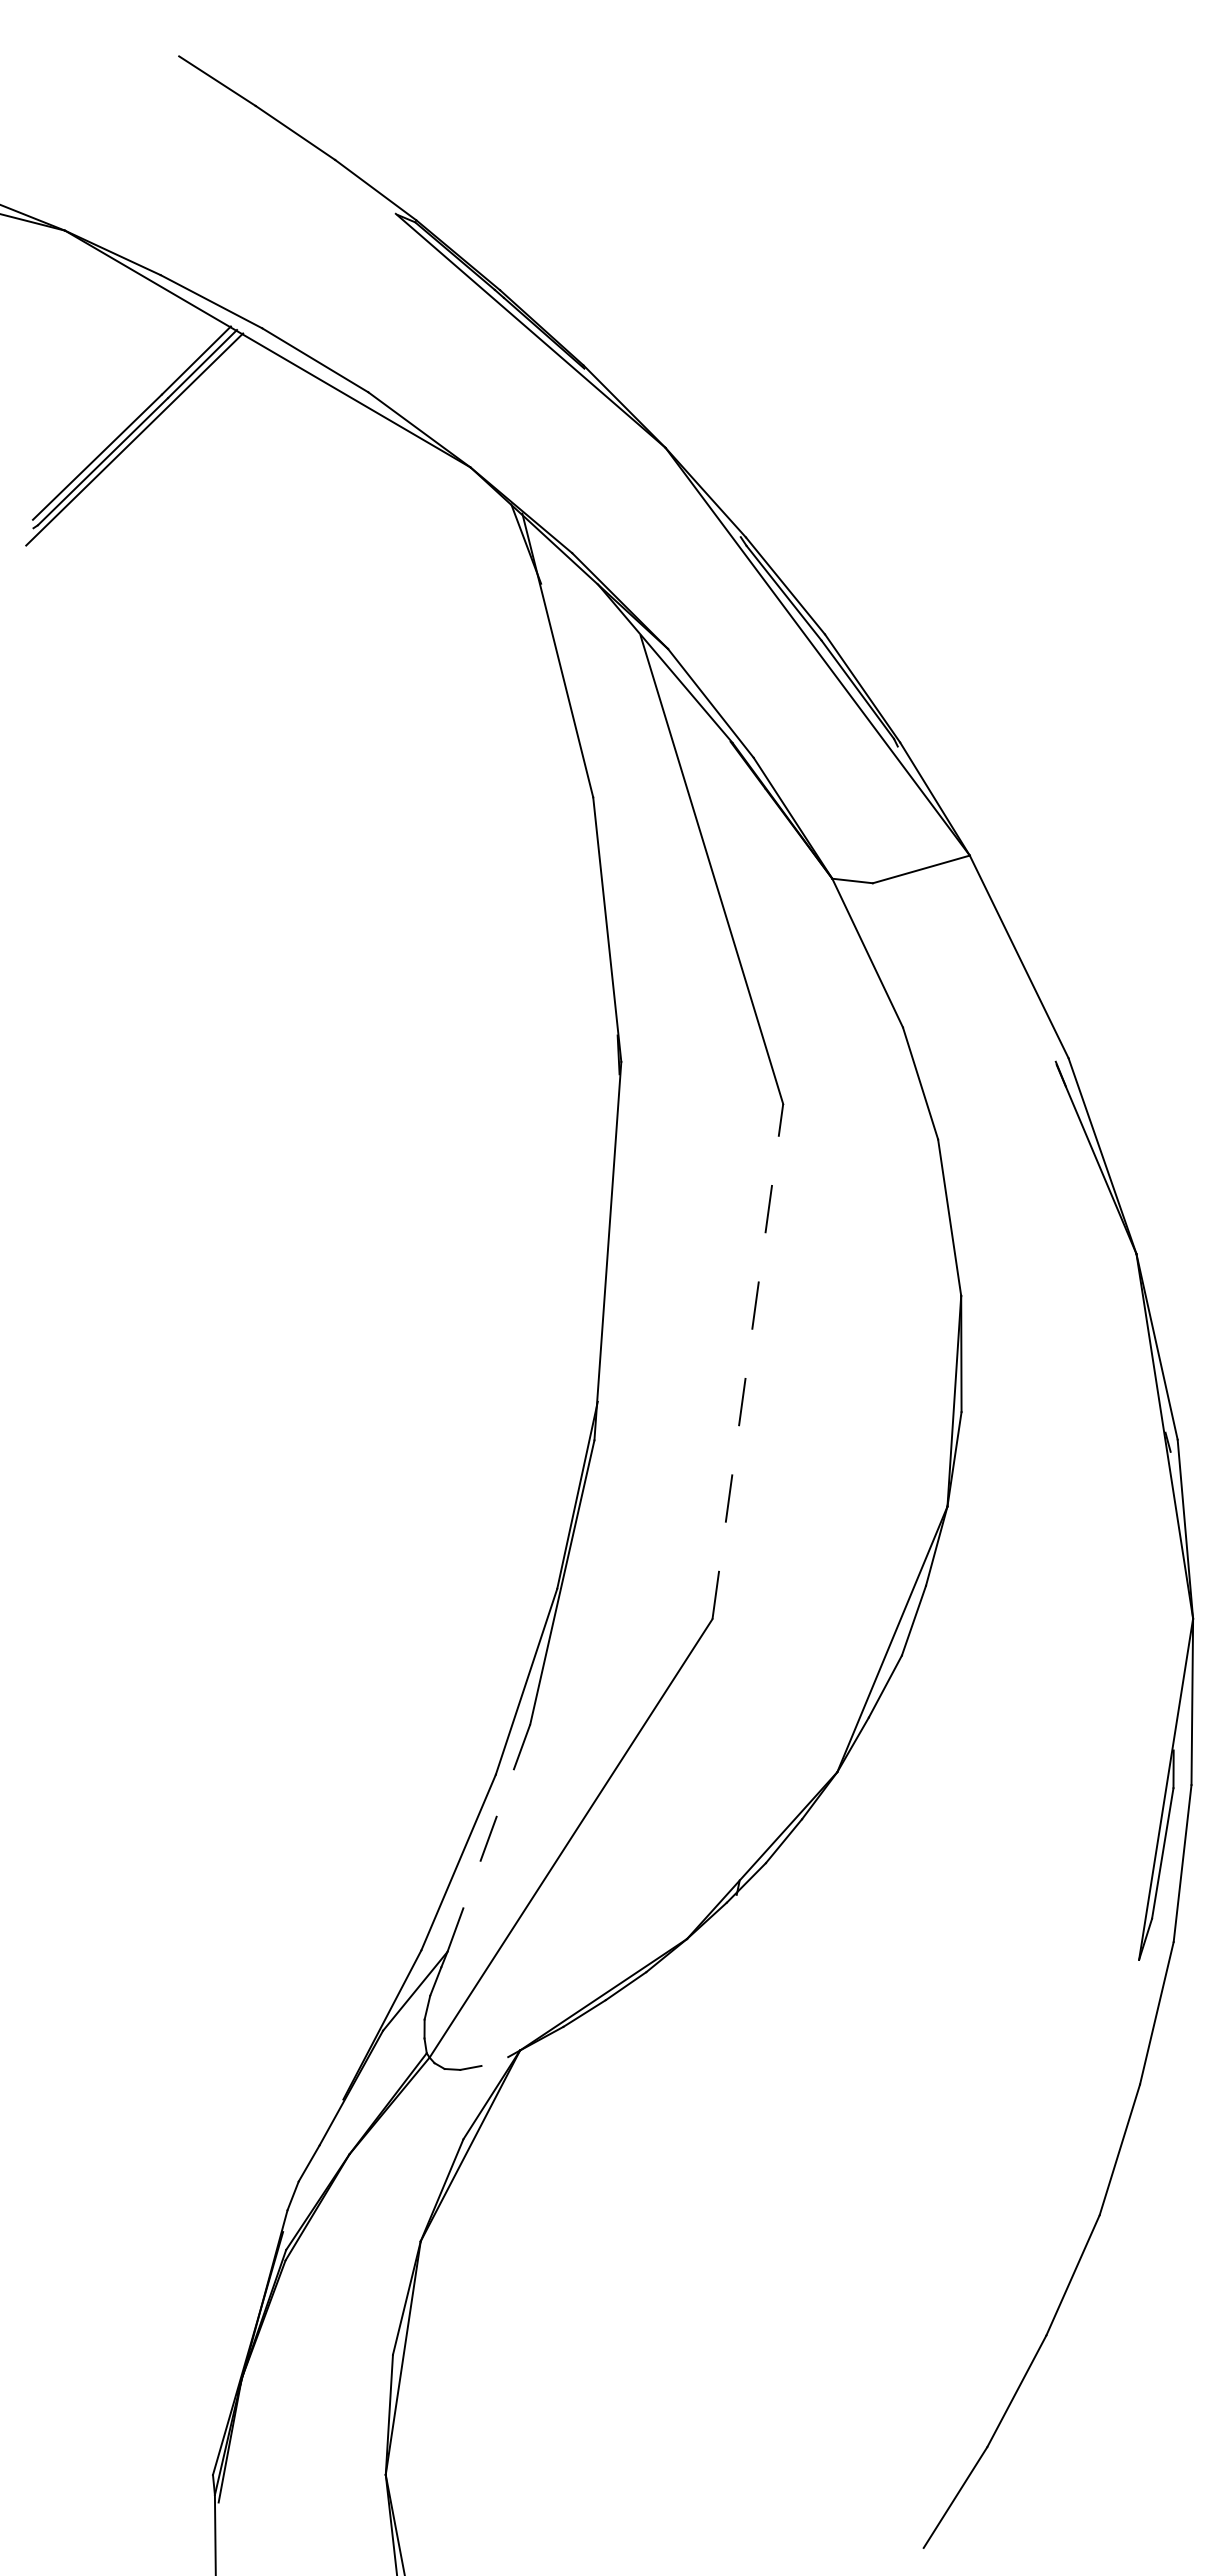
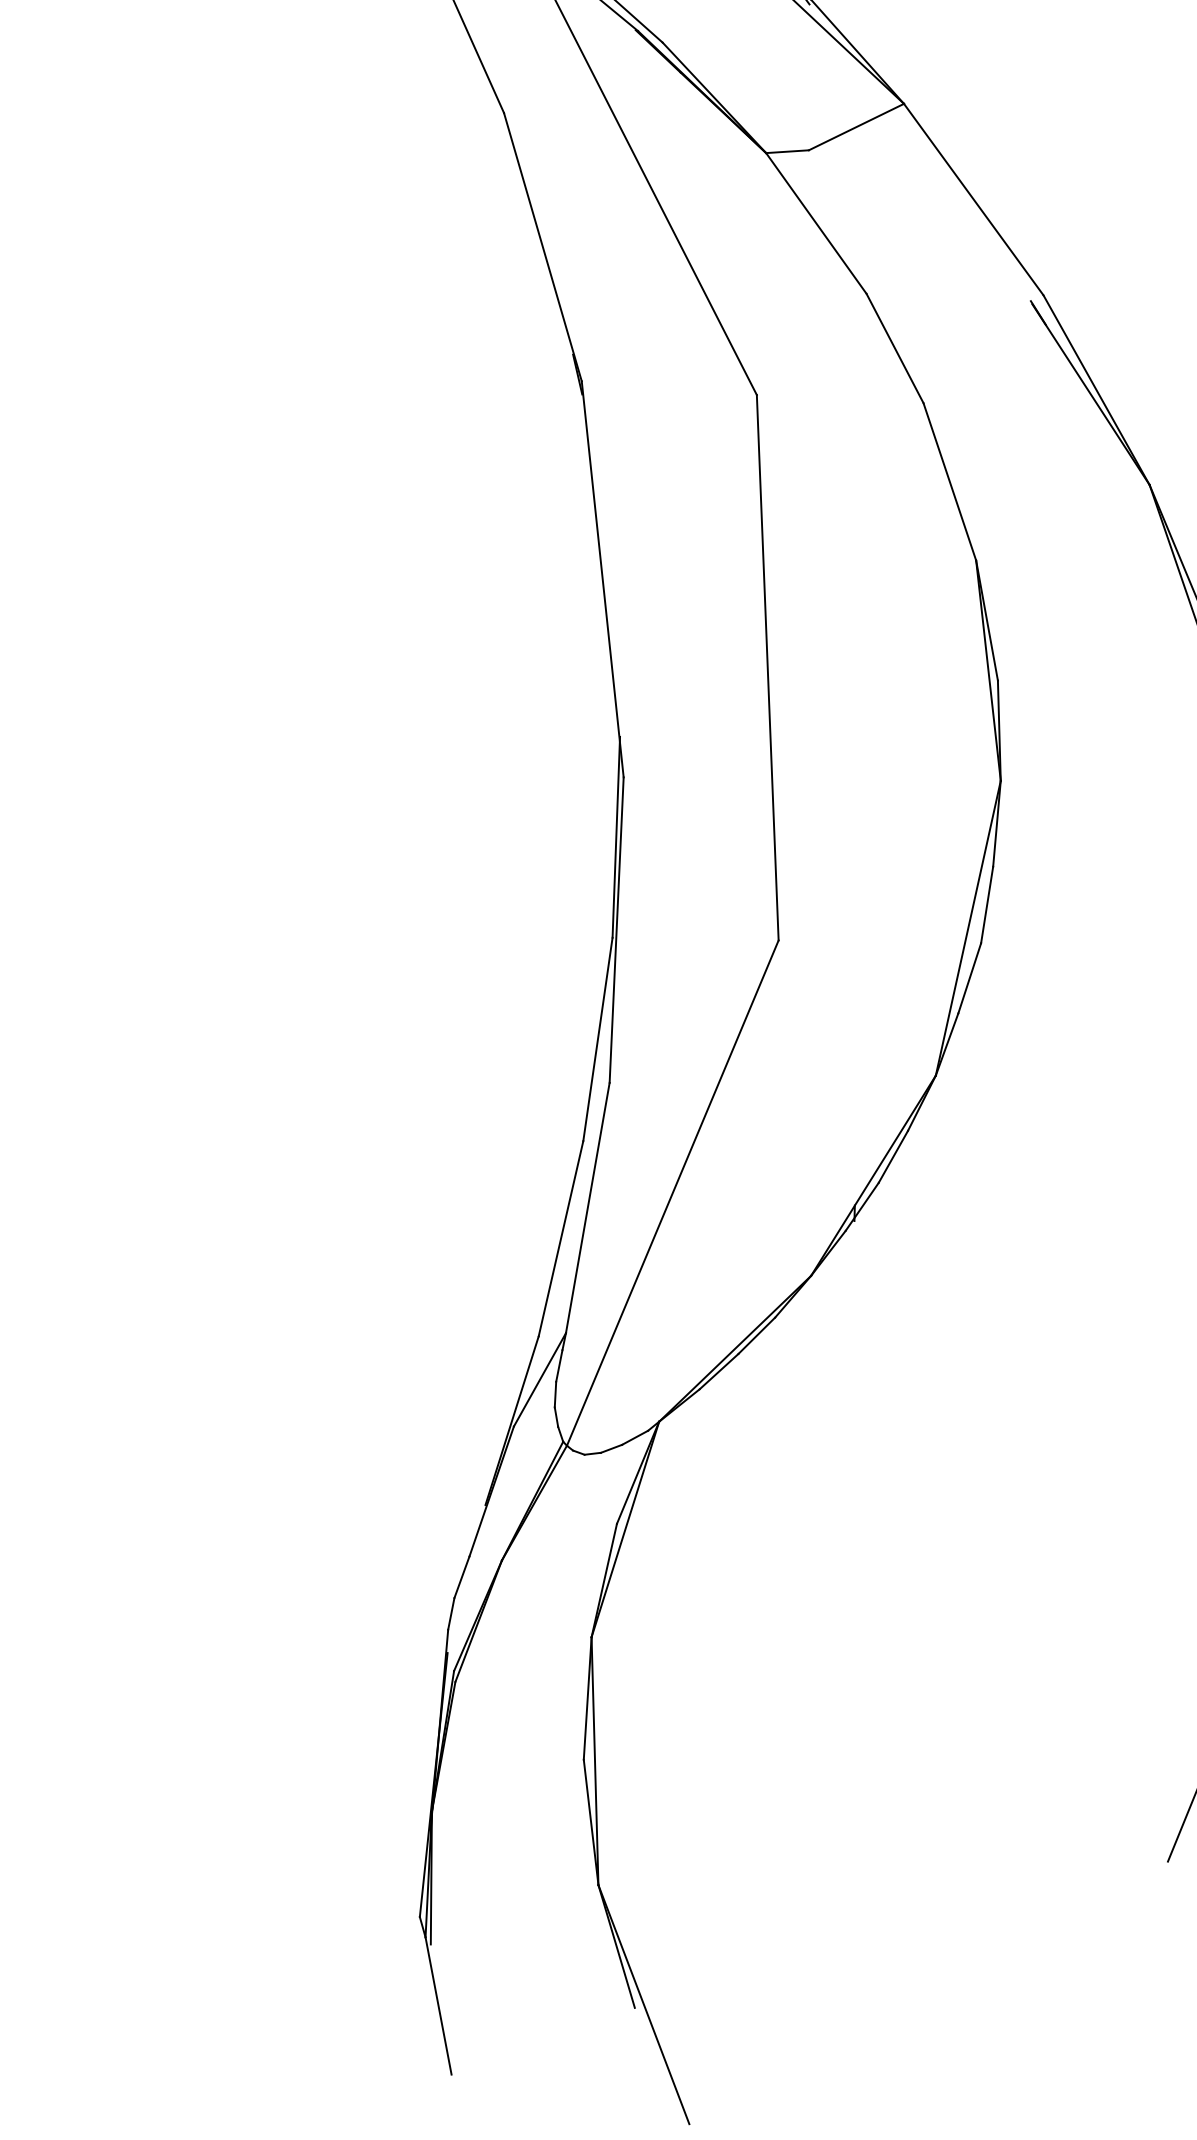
line: (747, 1361) -> (767, 667), dashed -> solid
line: (488, 1838) -> (587, 1208), dashed -> solid
line: (494, 2061) -> (634, 1437), added

